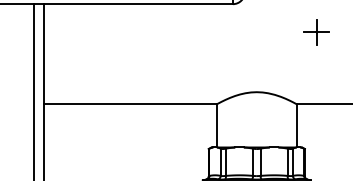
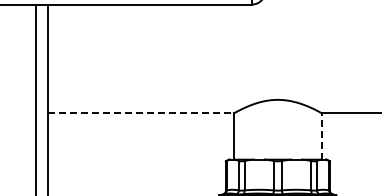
part: (316, 32) -> (342, 35), removed
line: (130, 104) -> (141, 113), solid -> dashed
line: (297, 125) -> (321, 135), solid -> dashed

